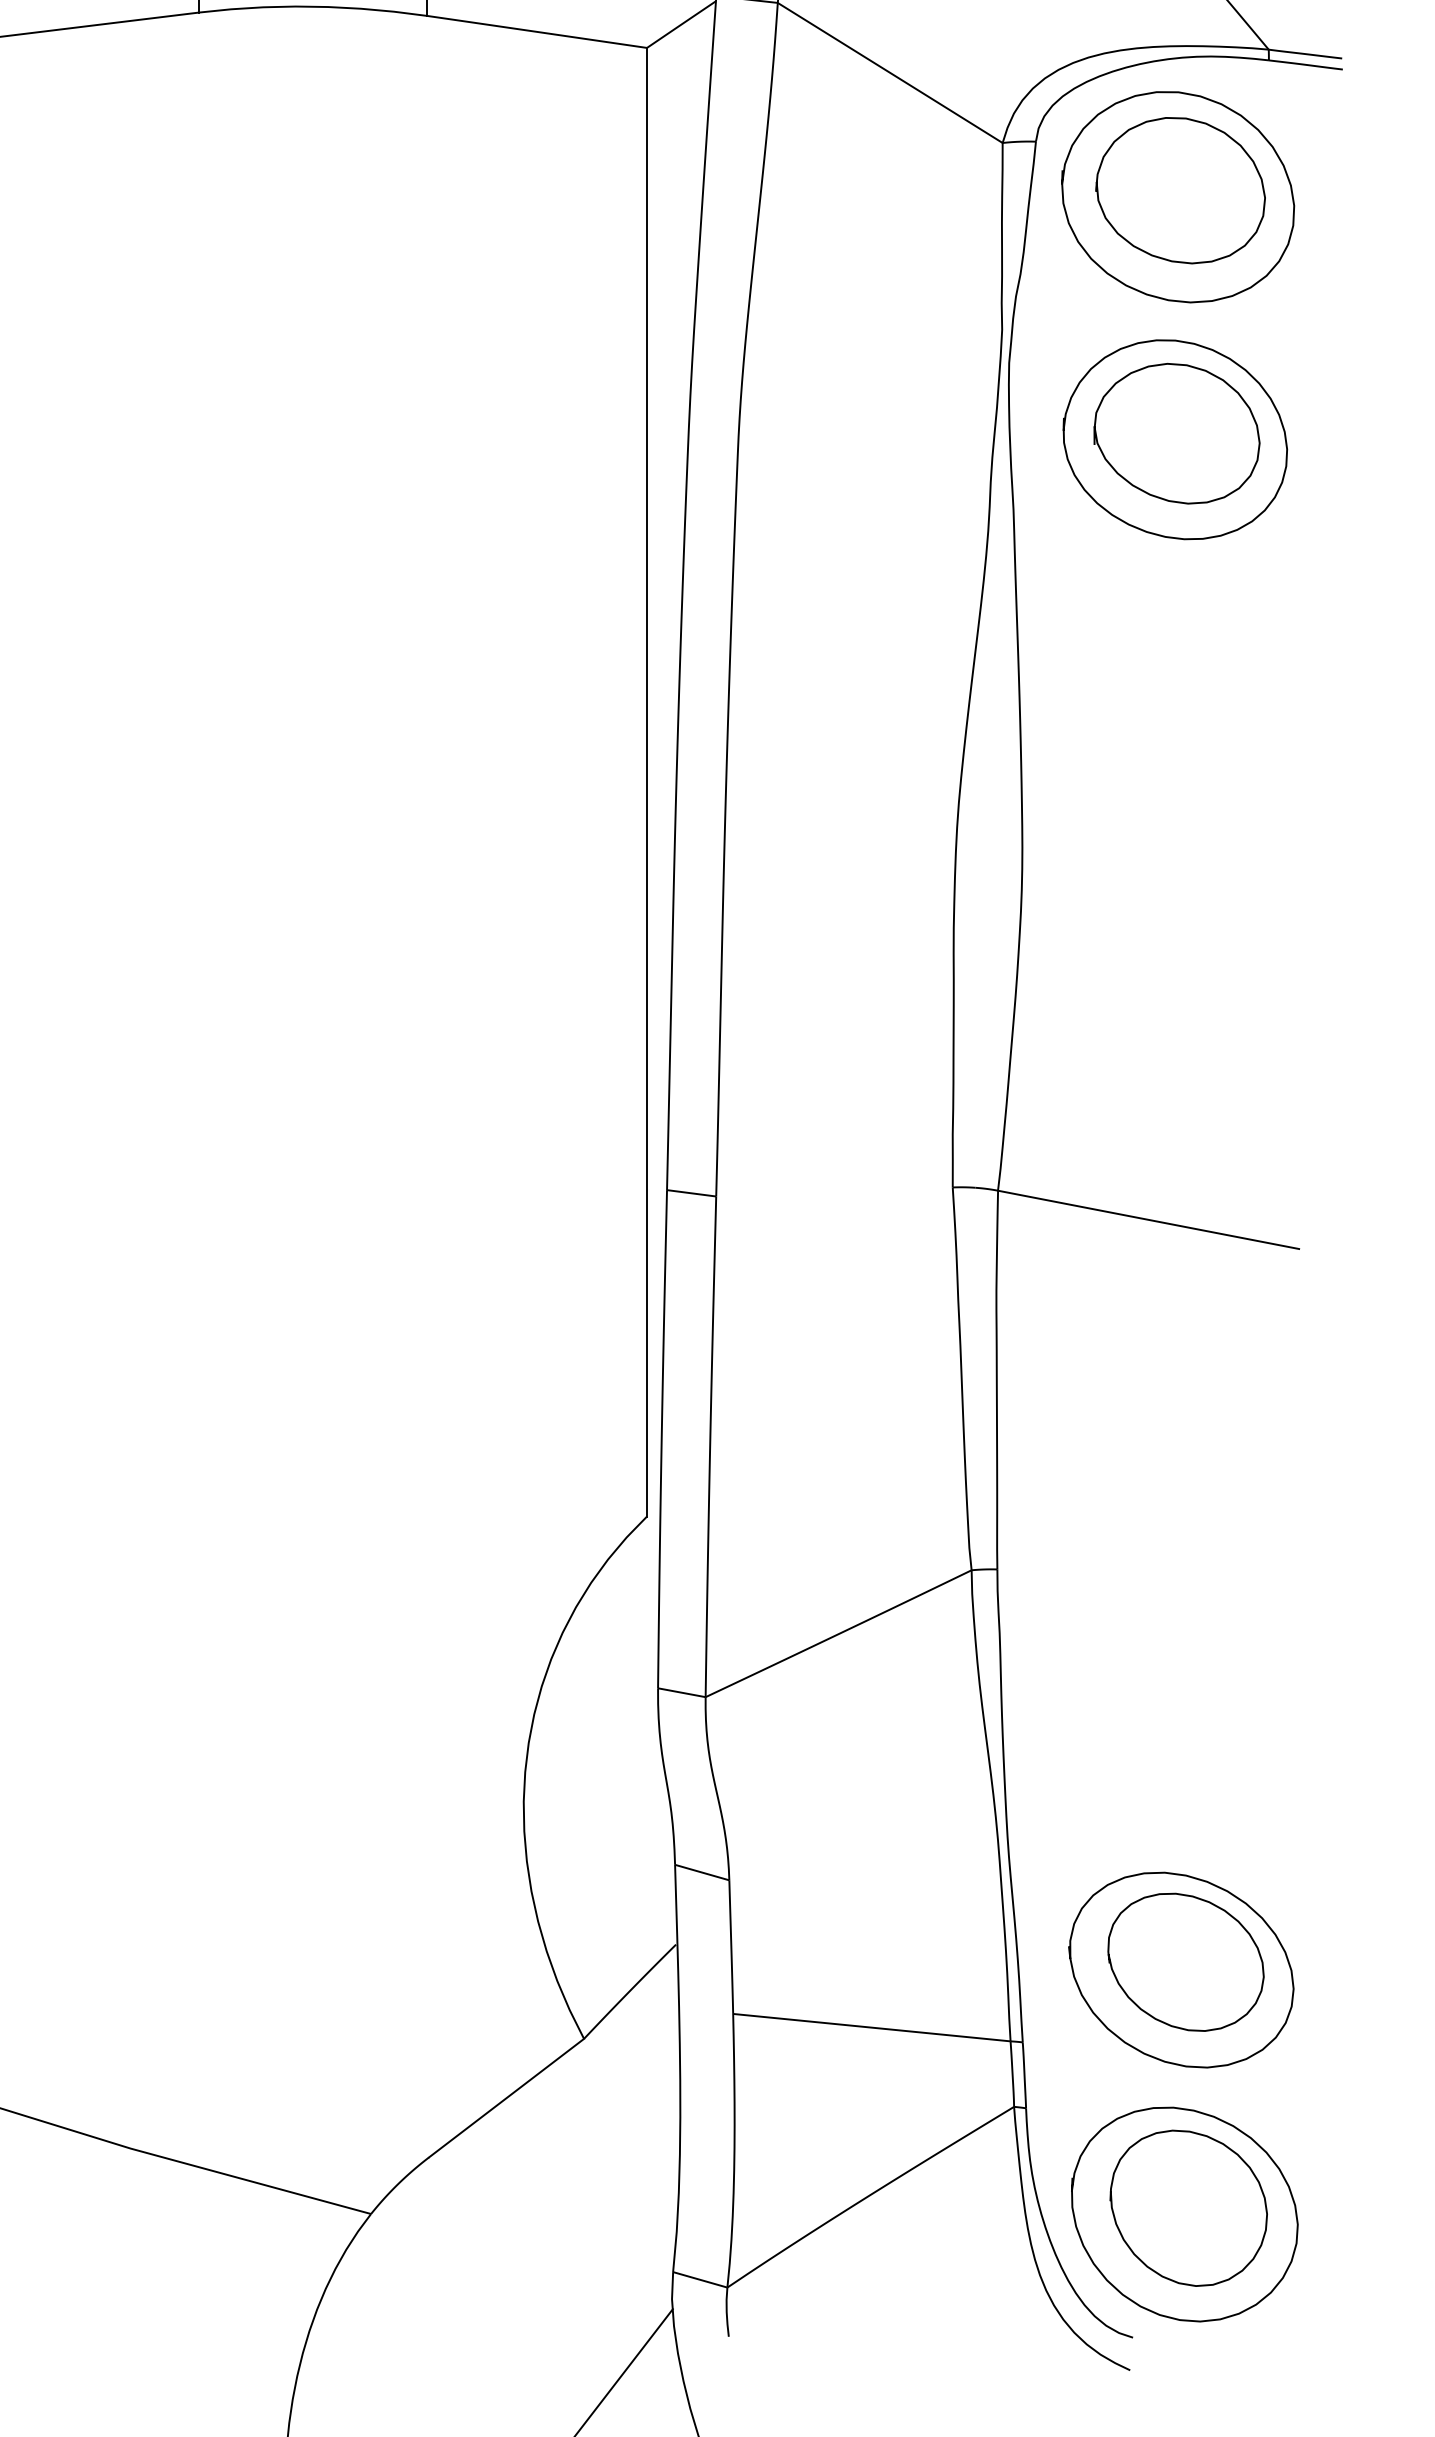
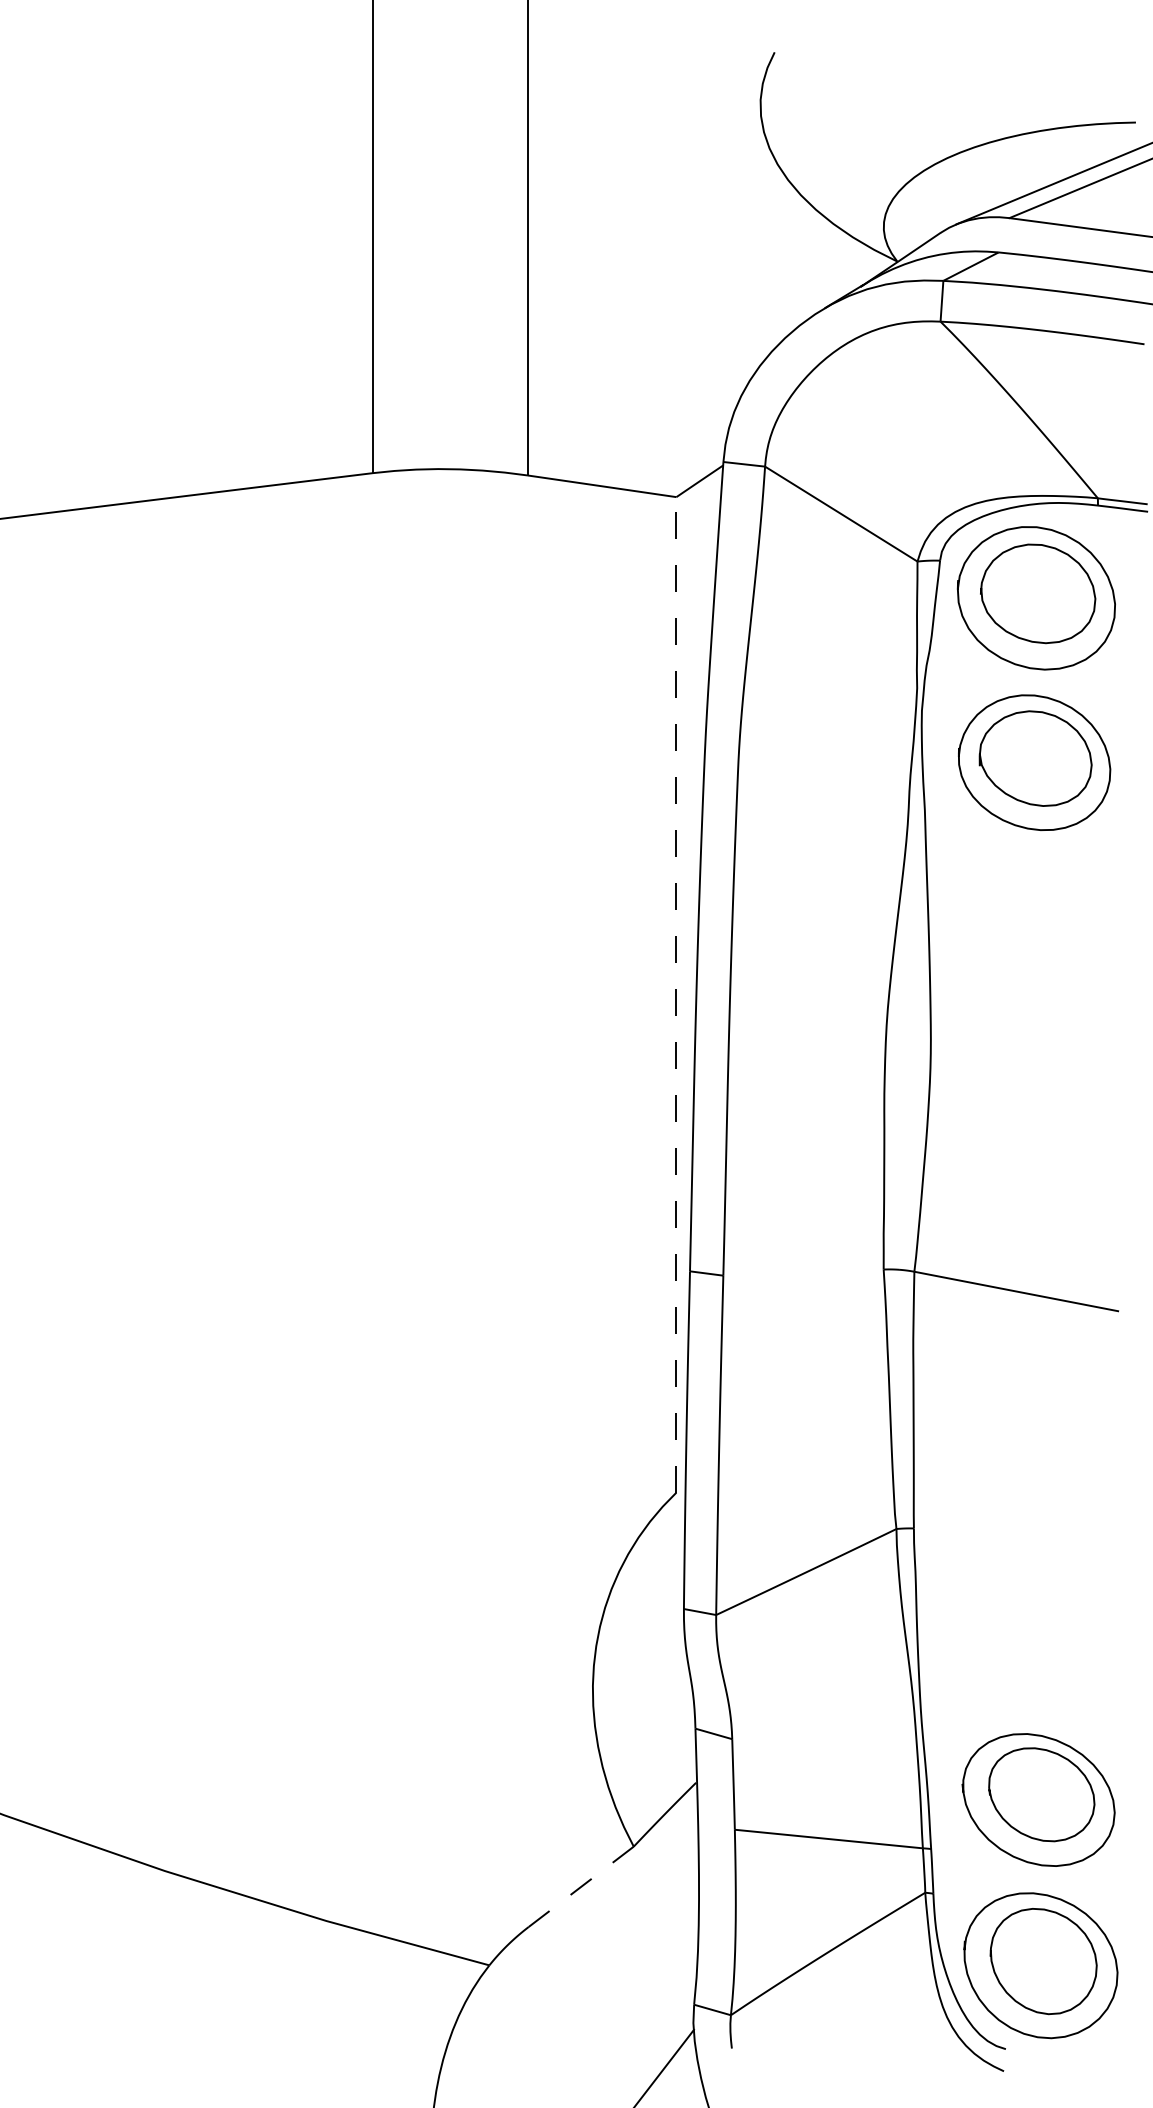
line: (647, 781) -> (676, 994), solid -> dashed
line: (505, 2099) -> (580, 1887), solid -> dashed

